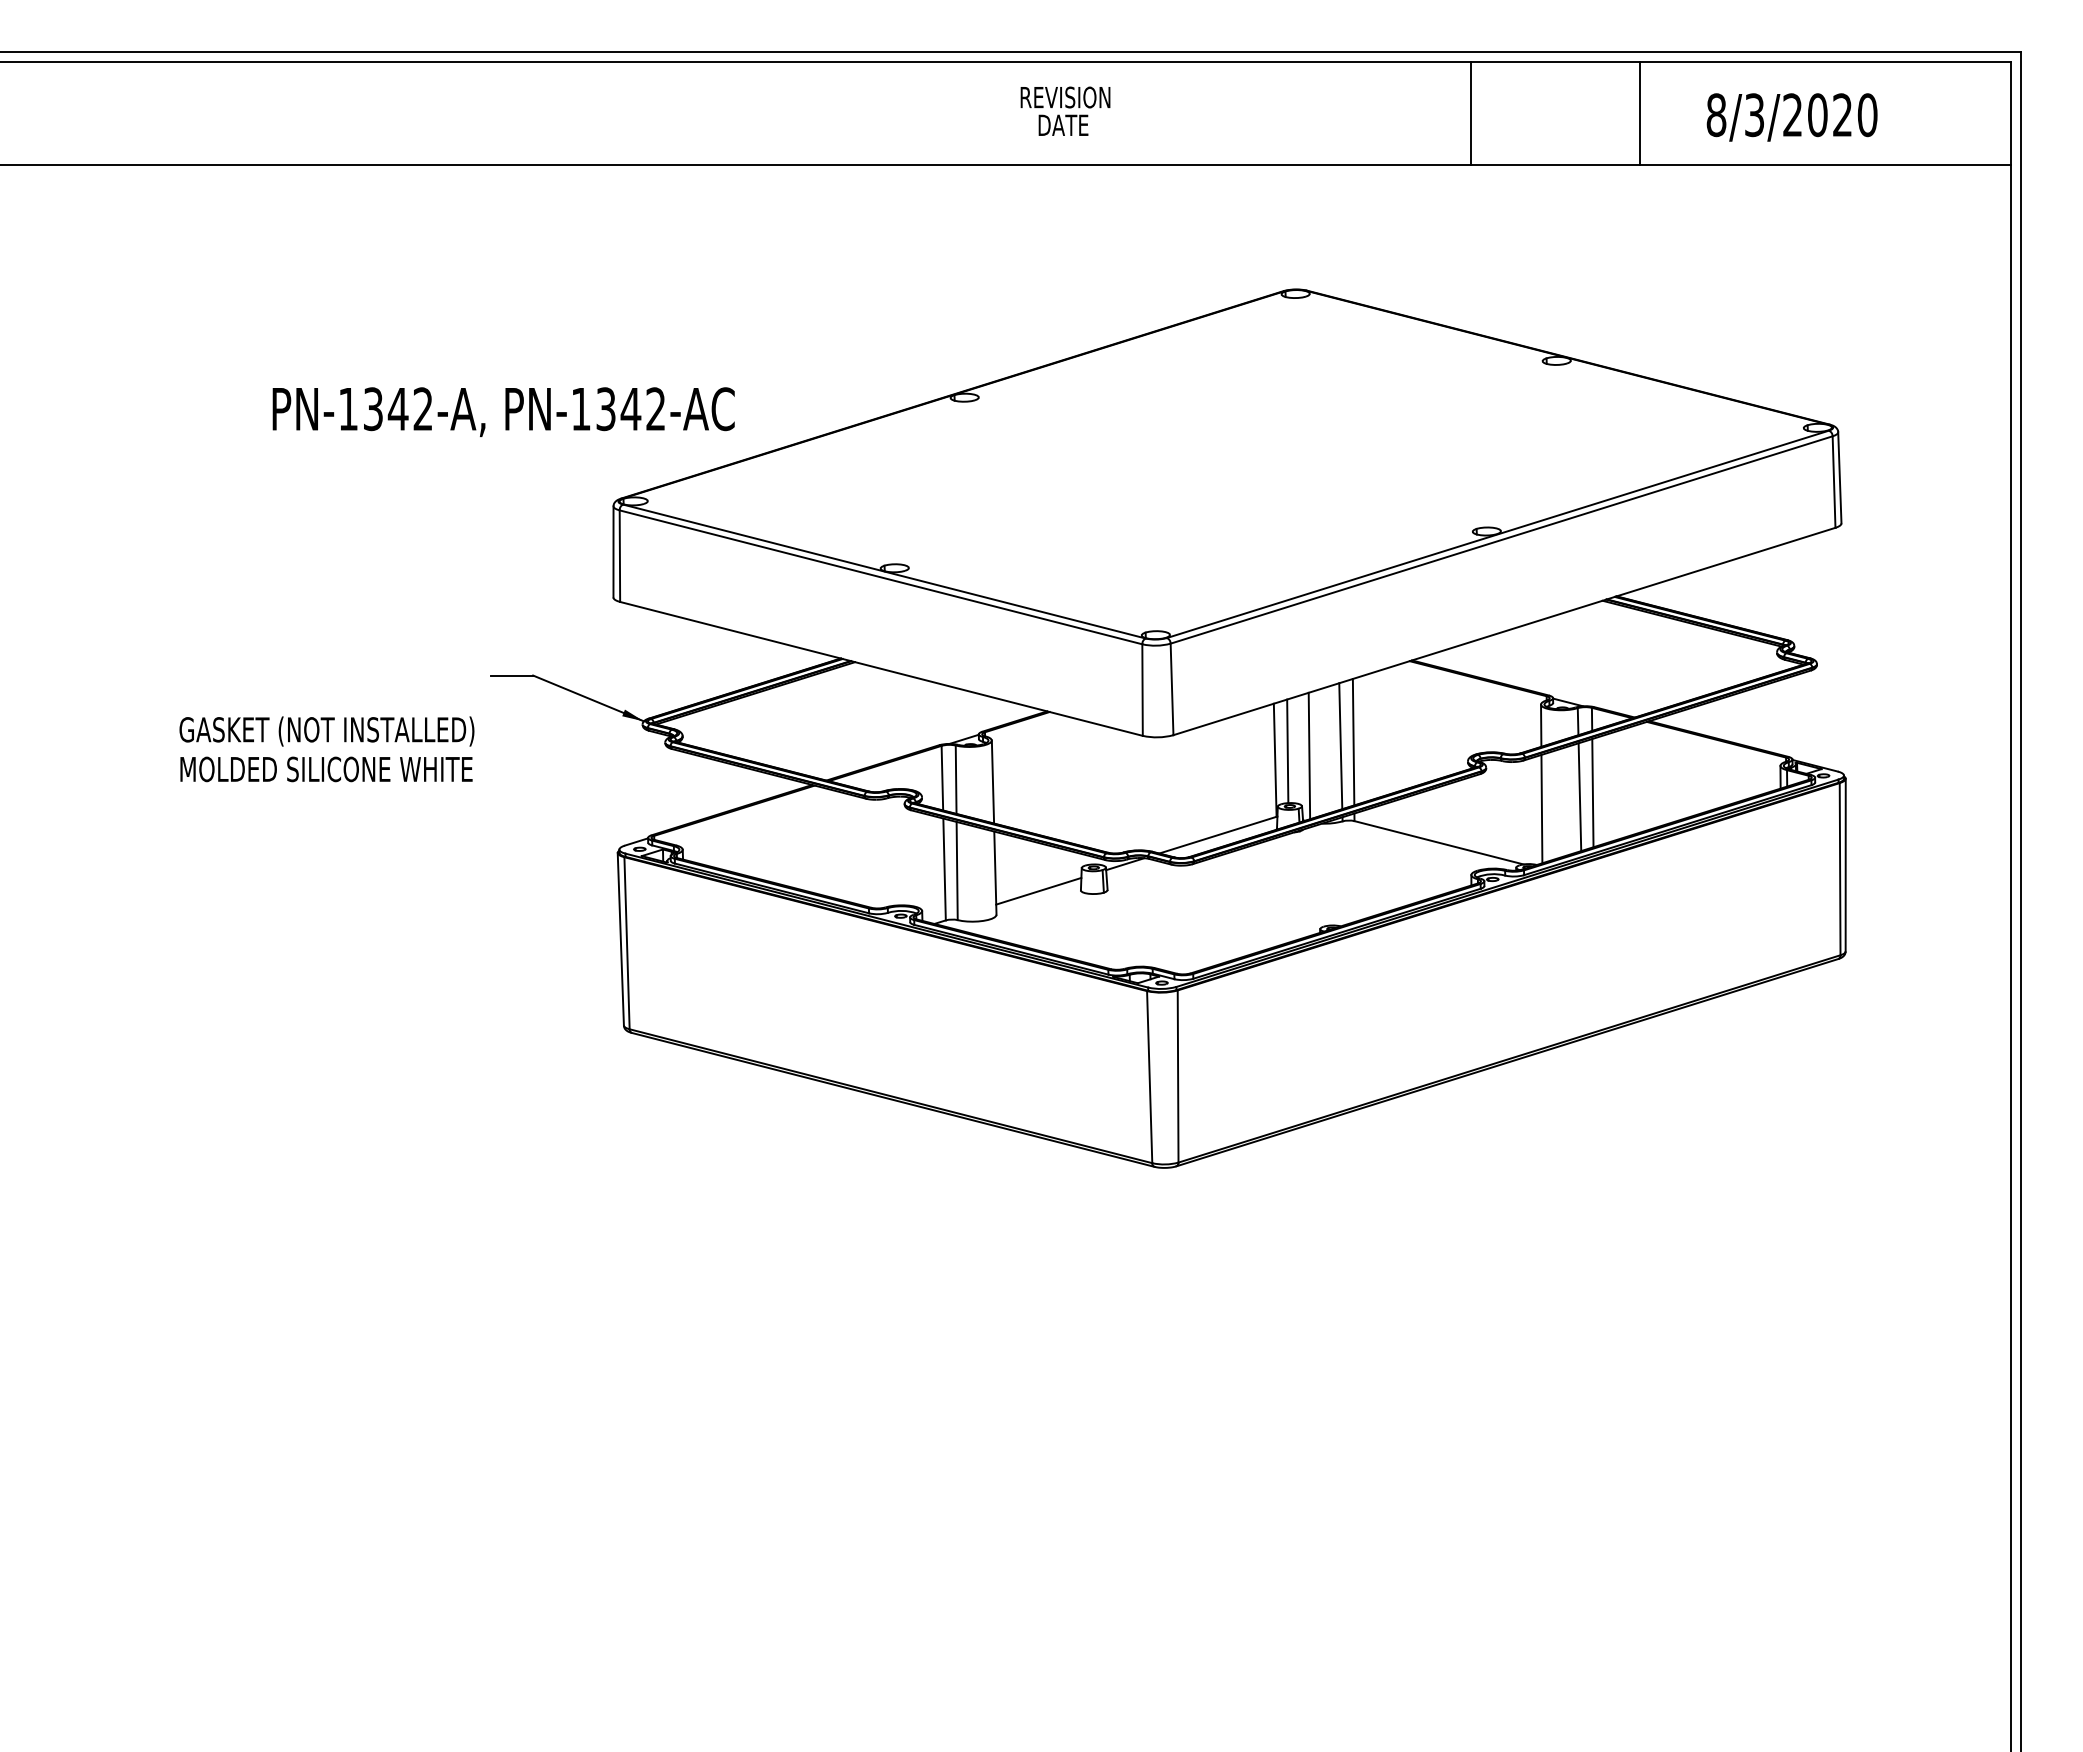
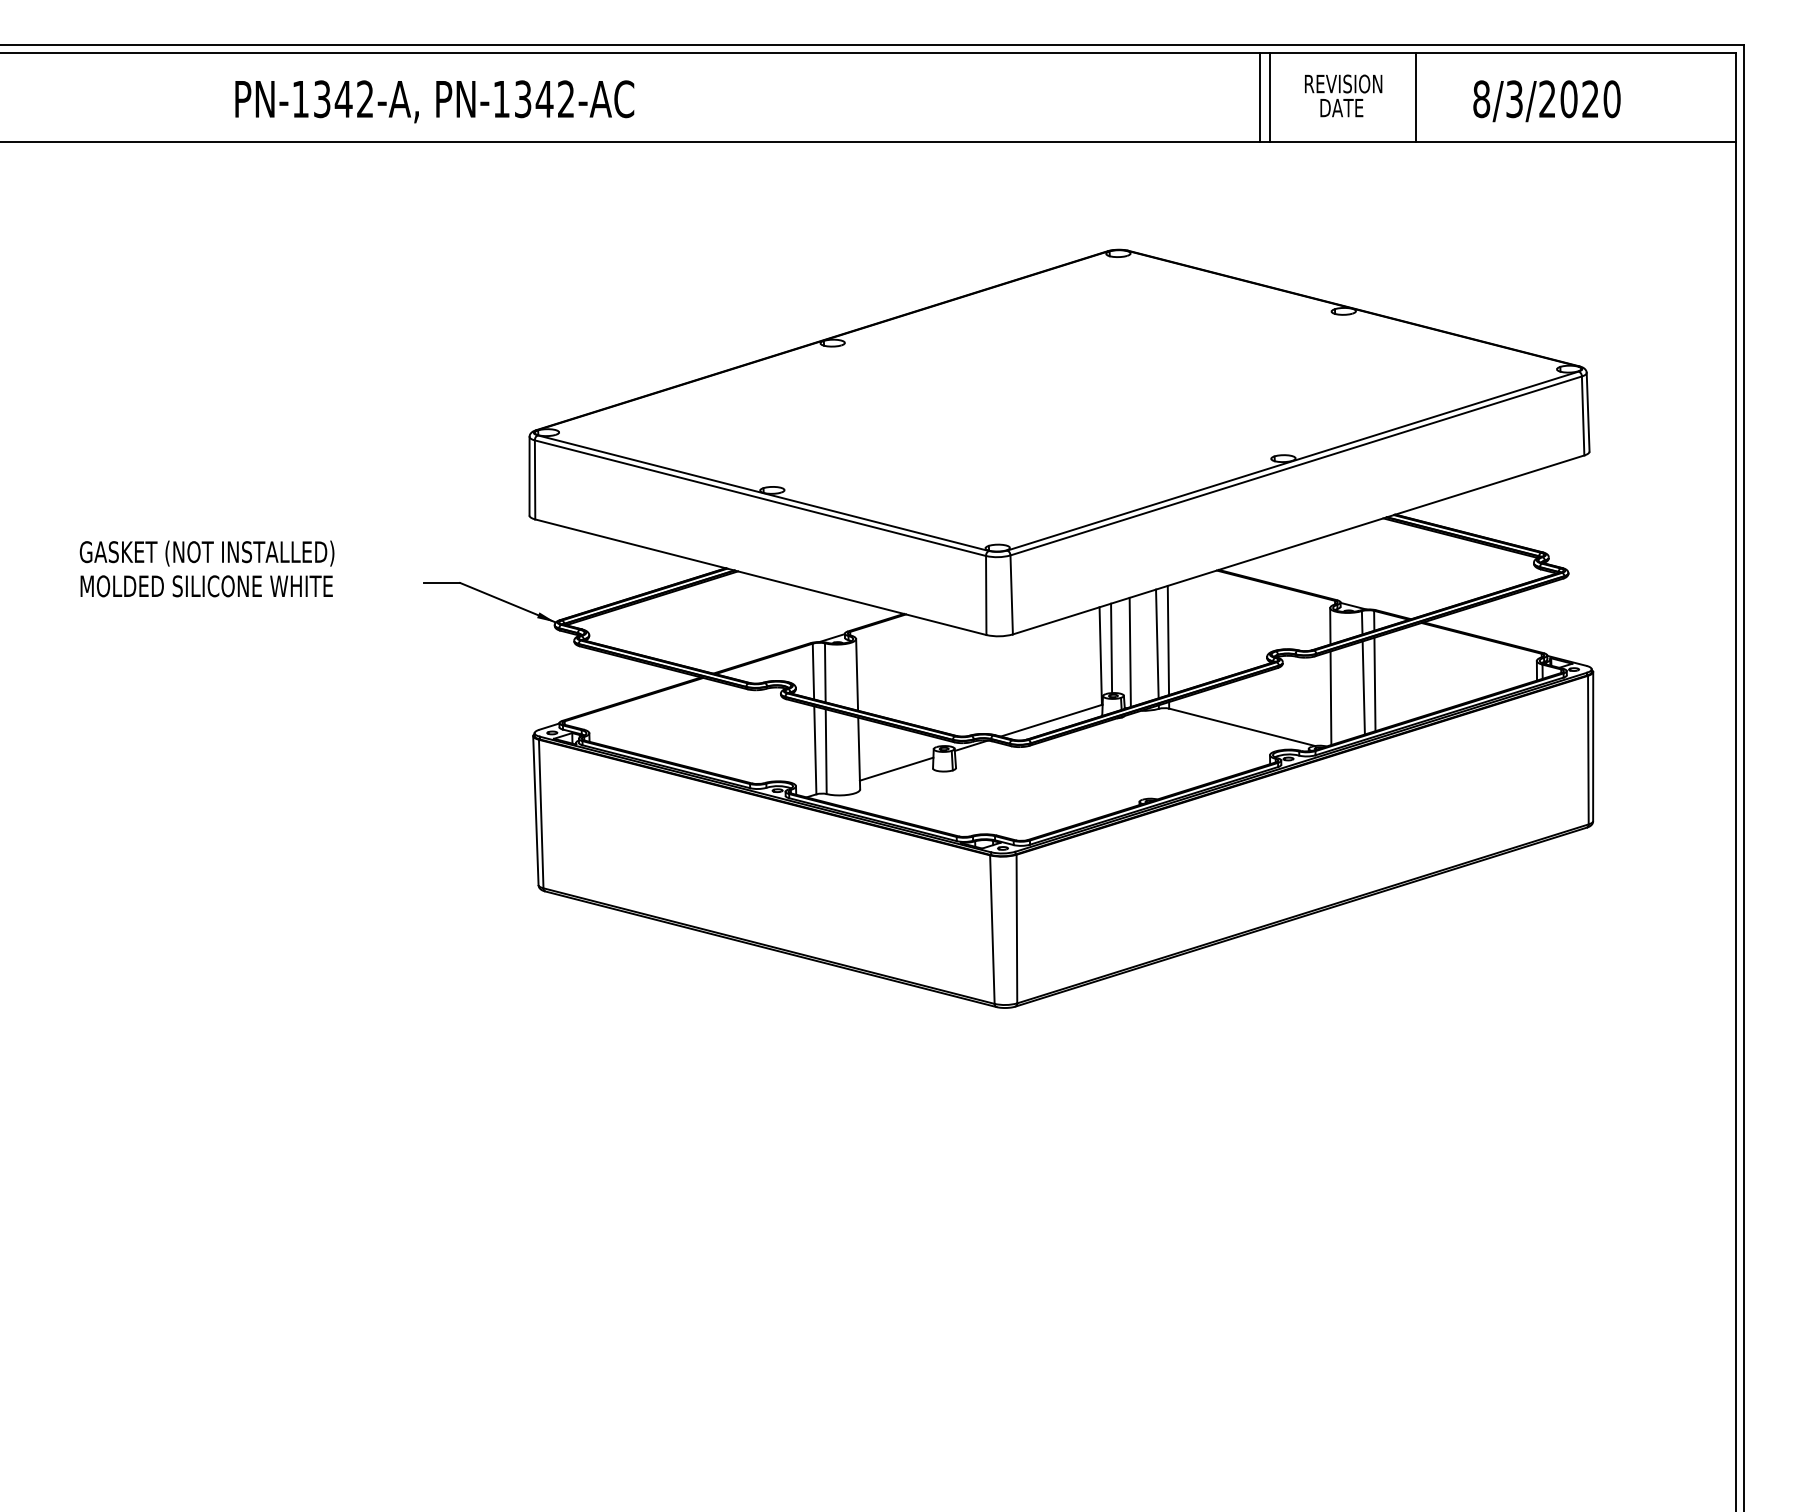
text: (1065, 110) -> (1343, 95), moved
line: (1459, 113) -> (1259, 97), added
text: (503, 411) -> (434, 101), moved
text: (326, 749) -> (206, 569), moved

